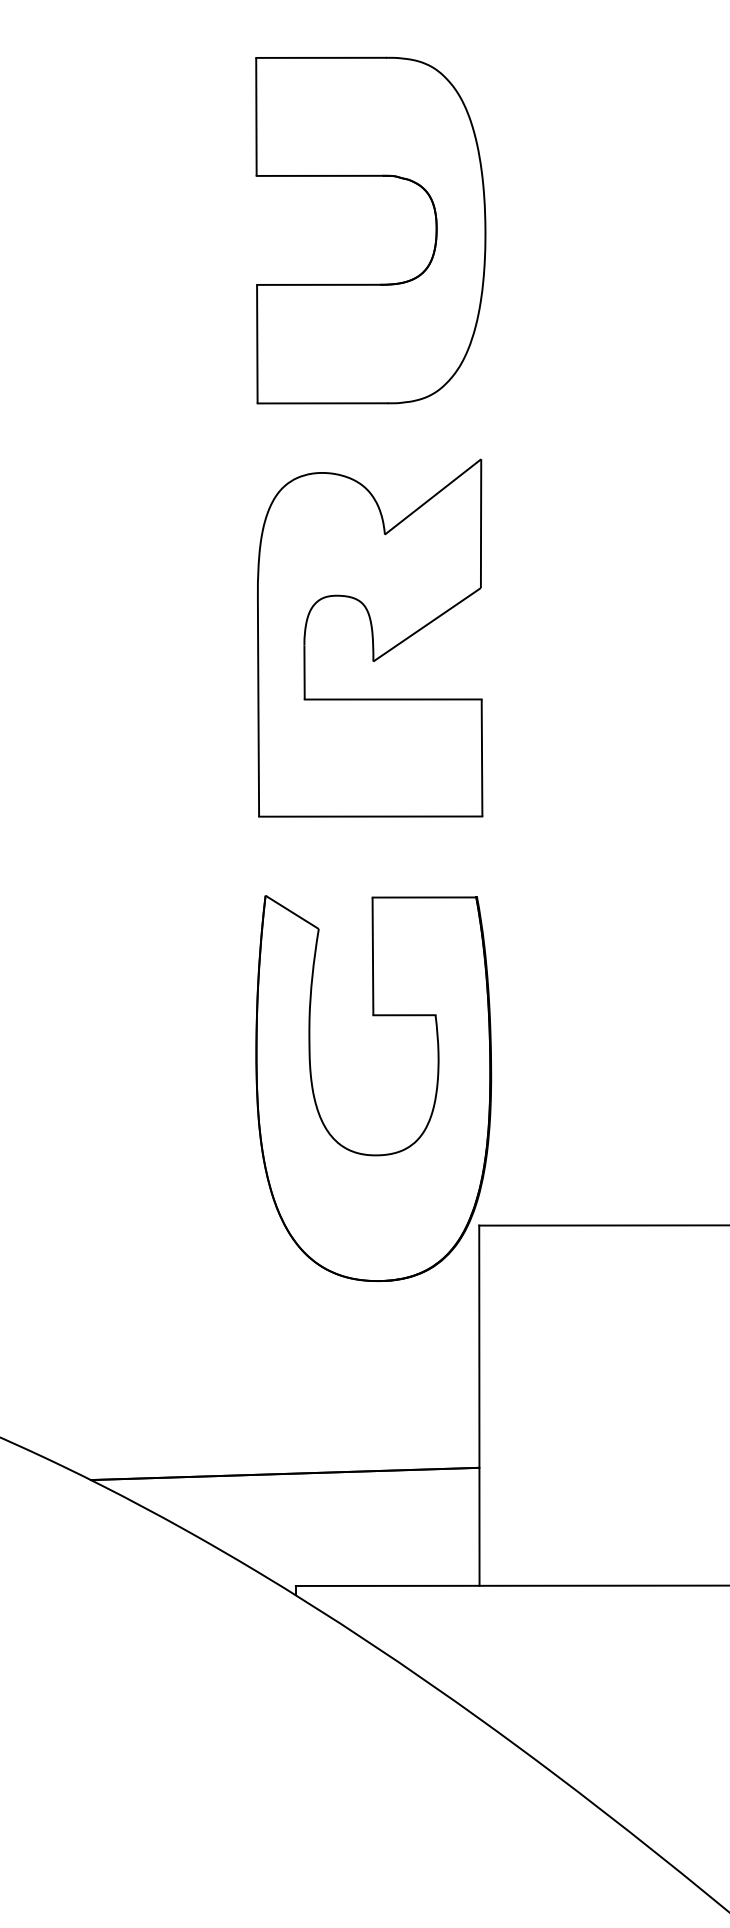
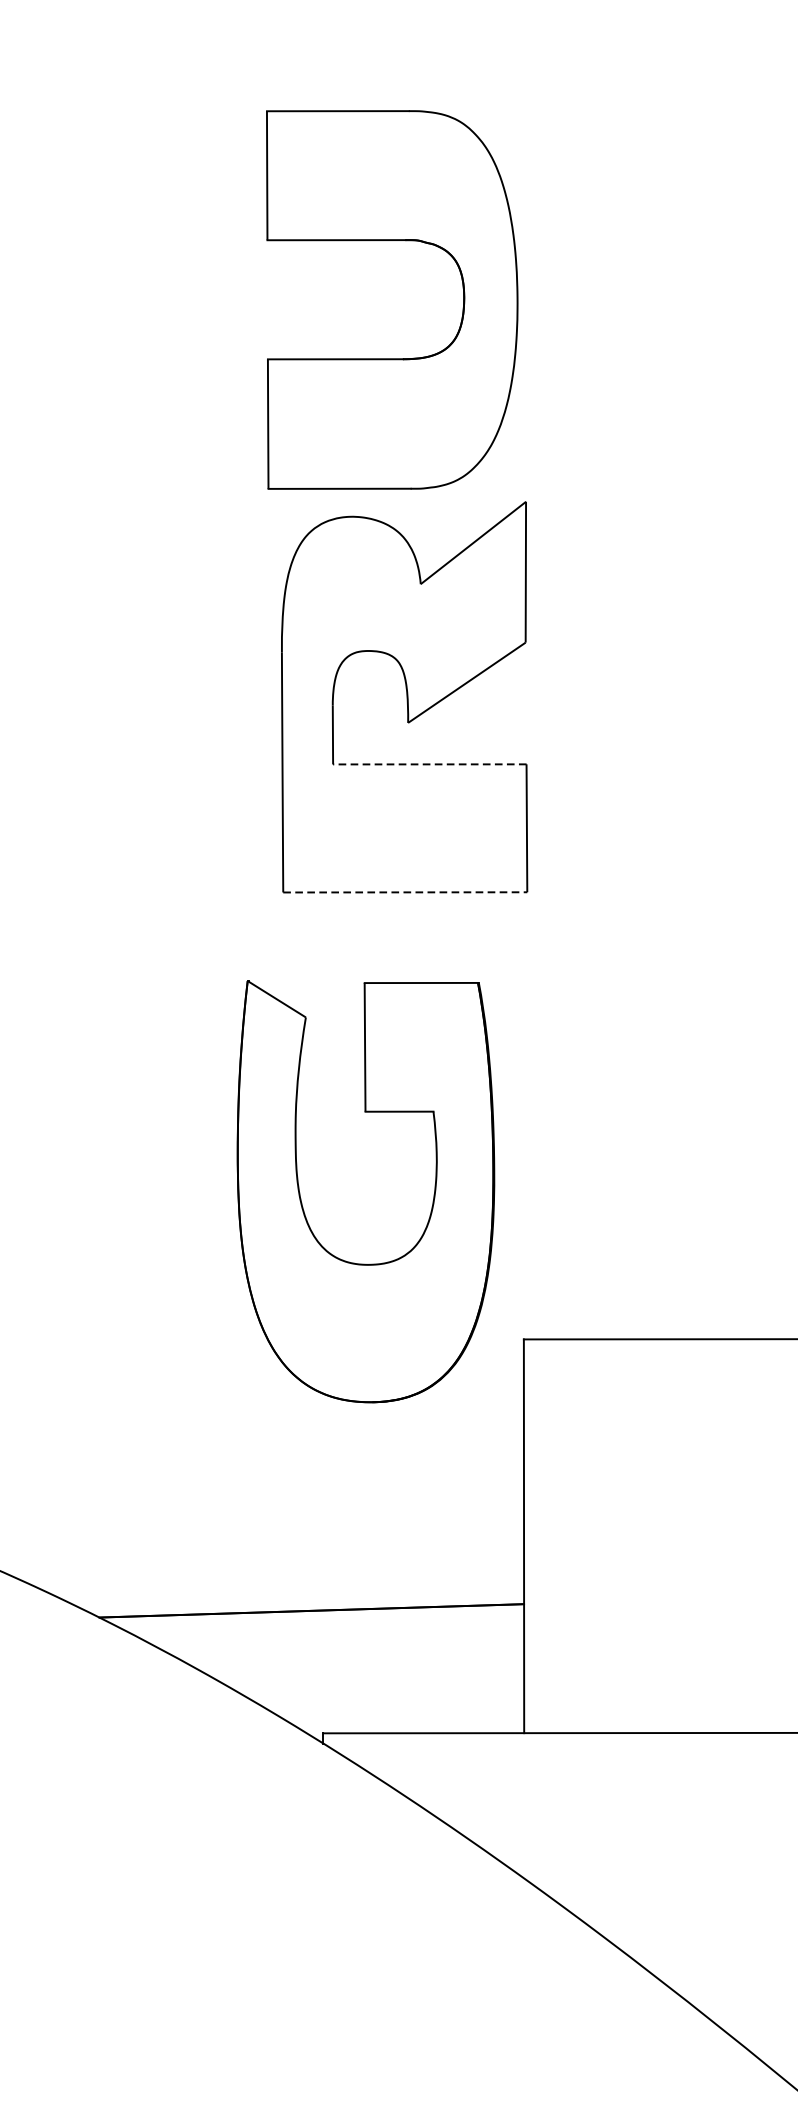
part: (370, 283) -> (391, 357), moved
line: (393, 699) -> (430, 764), solid -> dashed
line: (370, 816) -> (405, 892), solid -> dashed
part: (316, 1101) -> (303, 1205), moved

